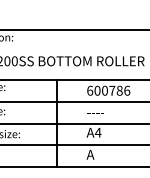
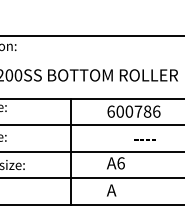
text: (95, 113) -> (144, 139), moved
text: (97, 132) -> (120, 163), A4 -> A6

